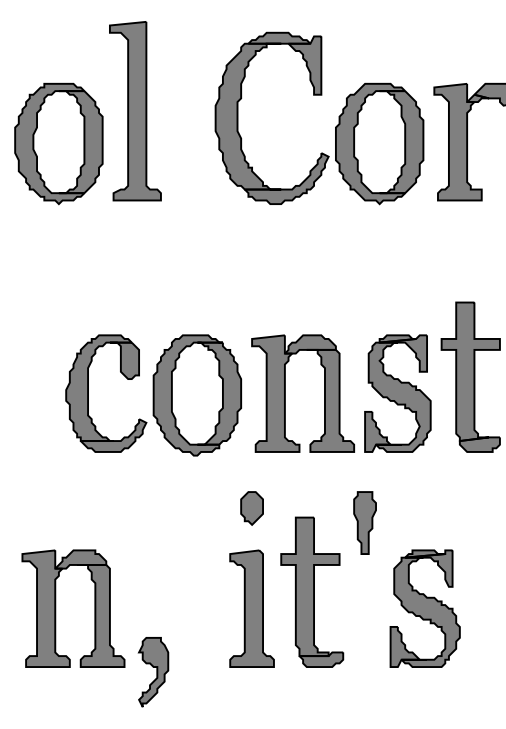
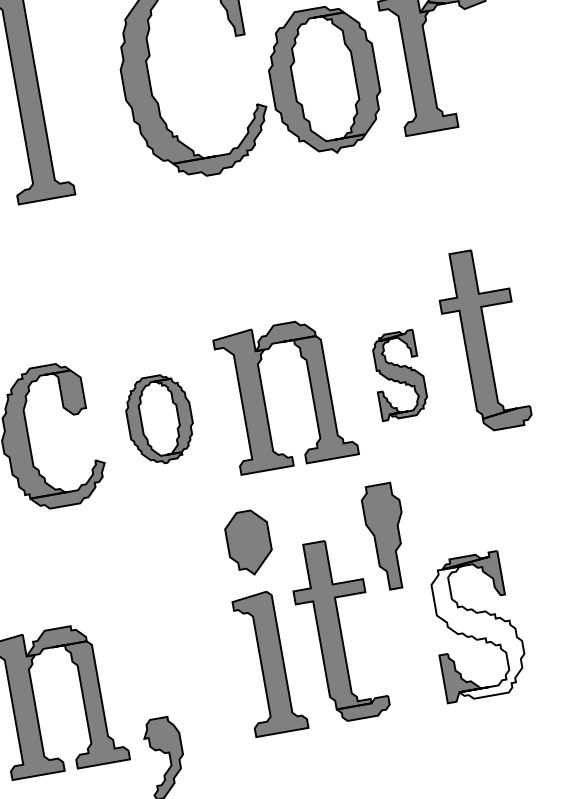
part: (397, 393) -> (398, 375), size x0.6
part: (197, 395) -> (160, 419), size x0.6
part: (251, 508) -> (248, 543), size x1.6
part: (364, 522) -> (386, 536), size x1.4
fill: (426, 612) -> (479, 630), removed

